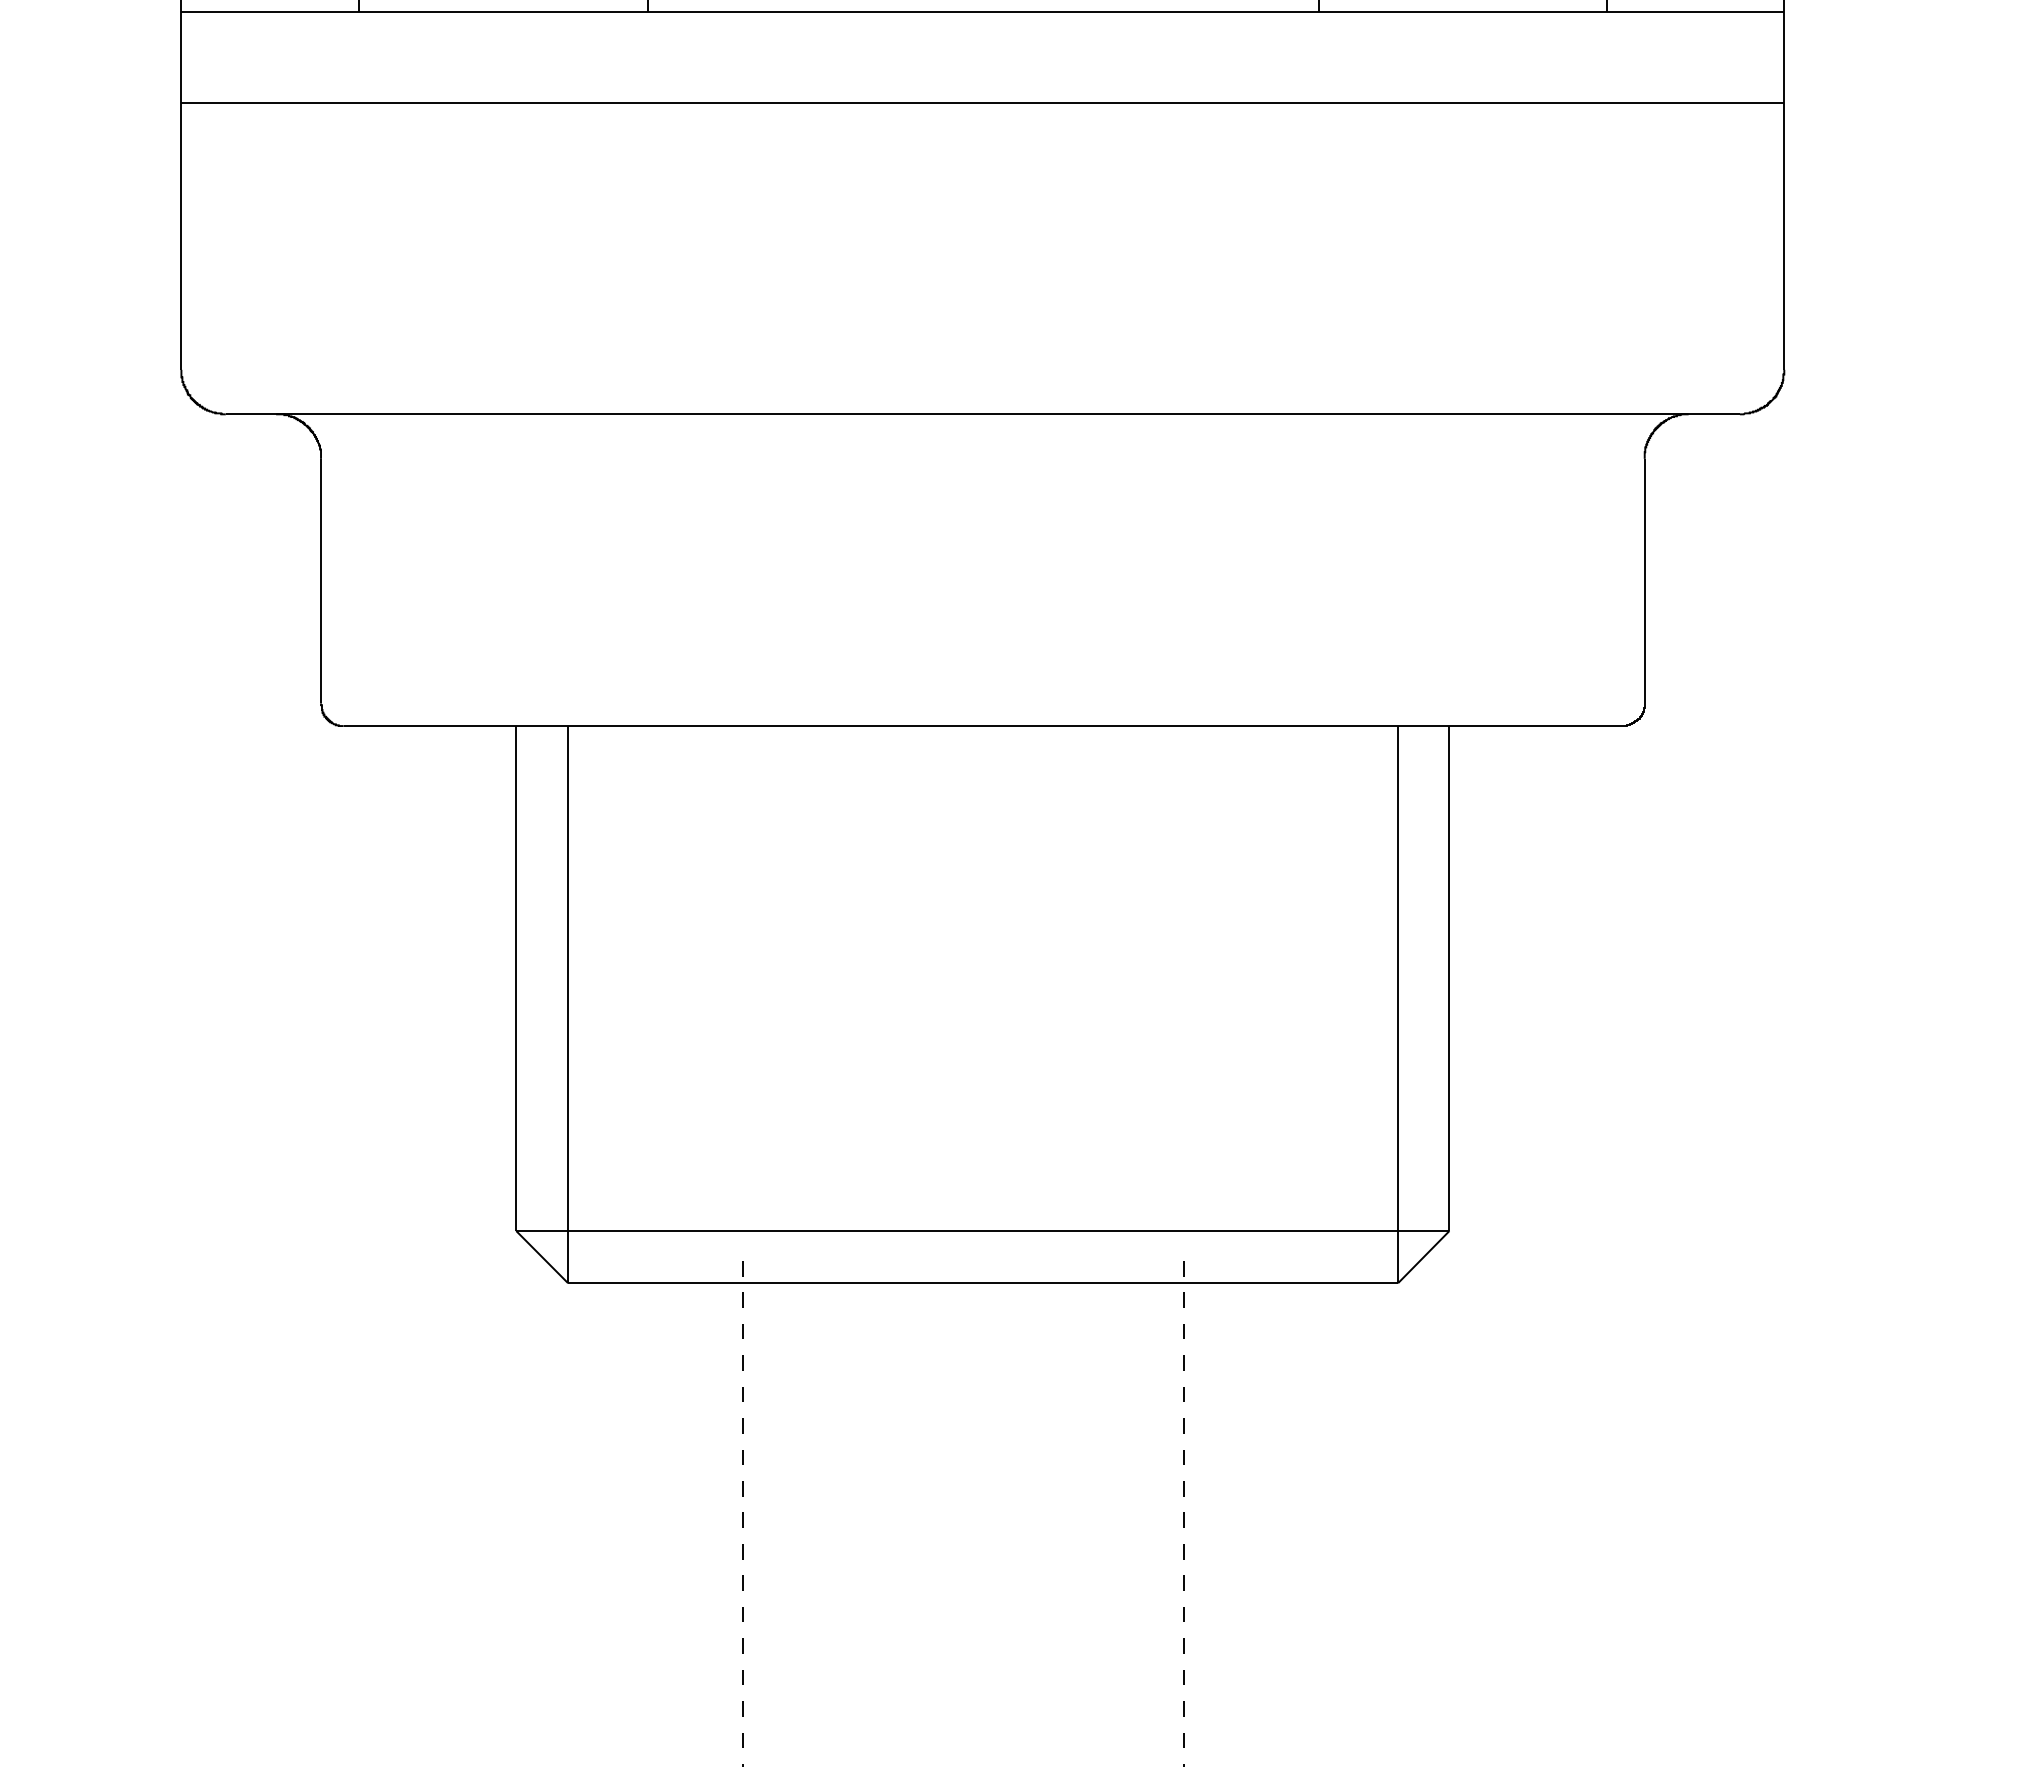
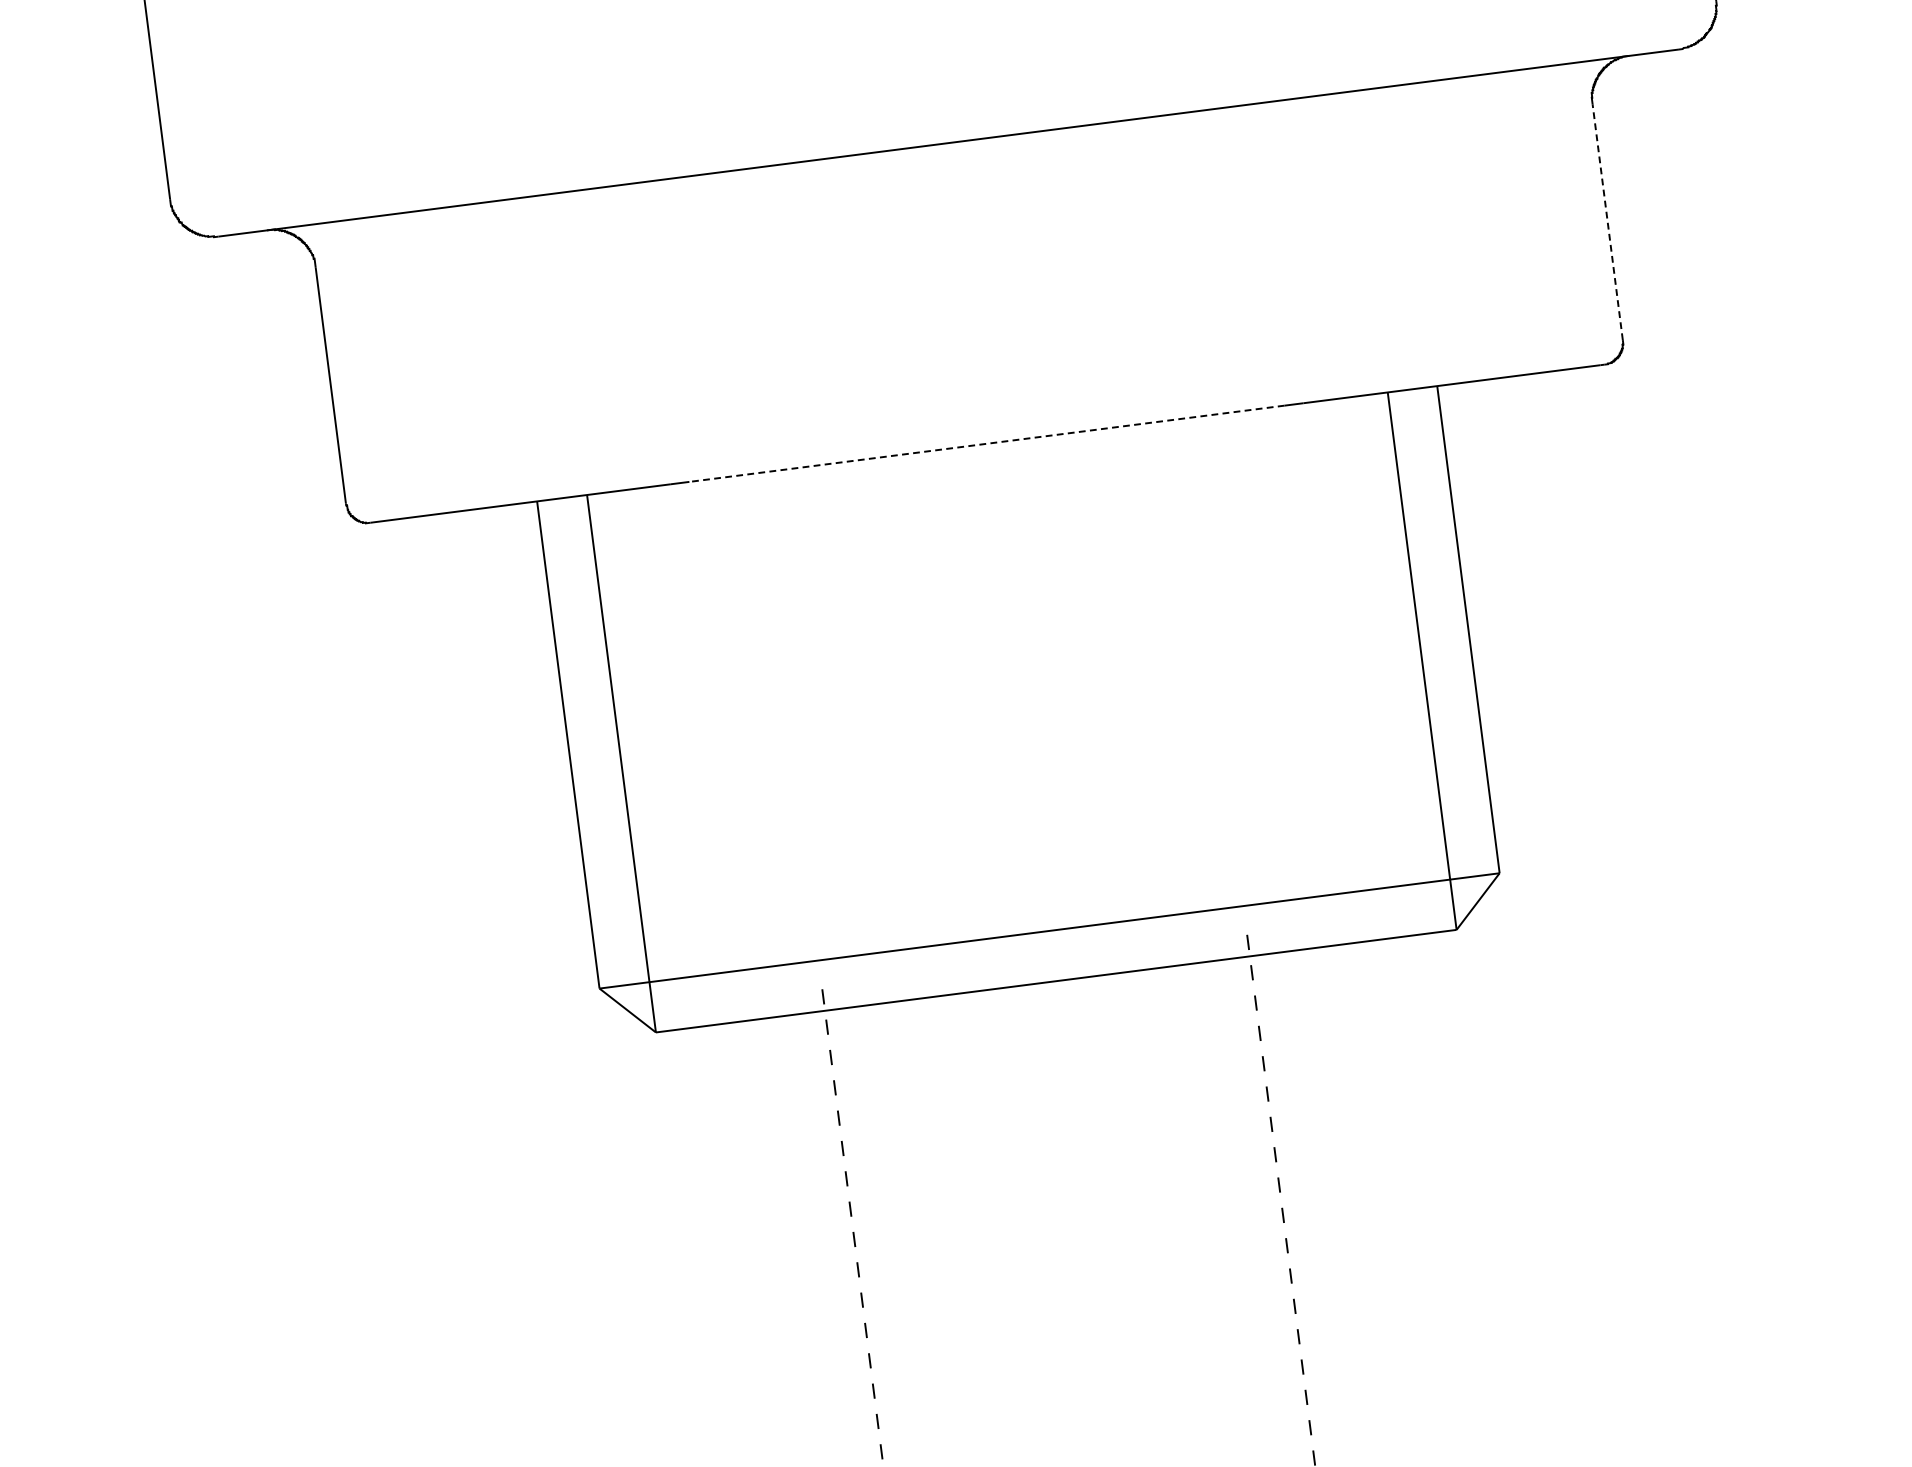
line: (1644, 580) -> (1607, 221), solid -> dashed
line: (982, 726) -> (986, 444), solid -> dashed

